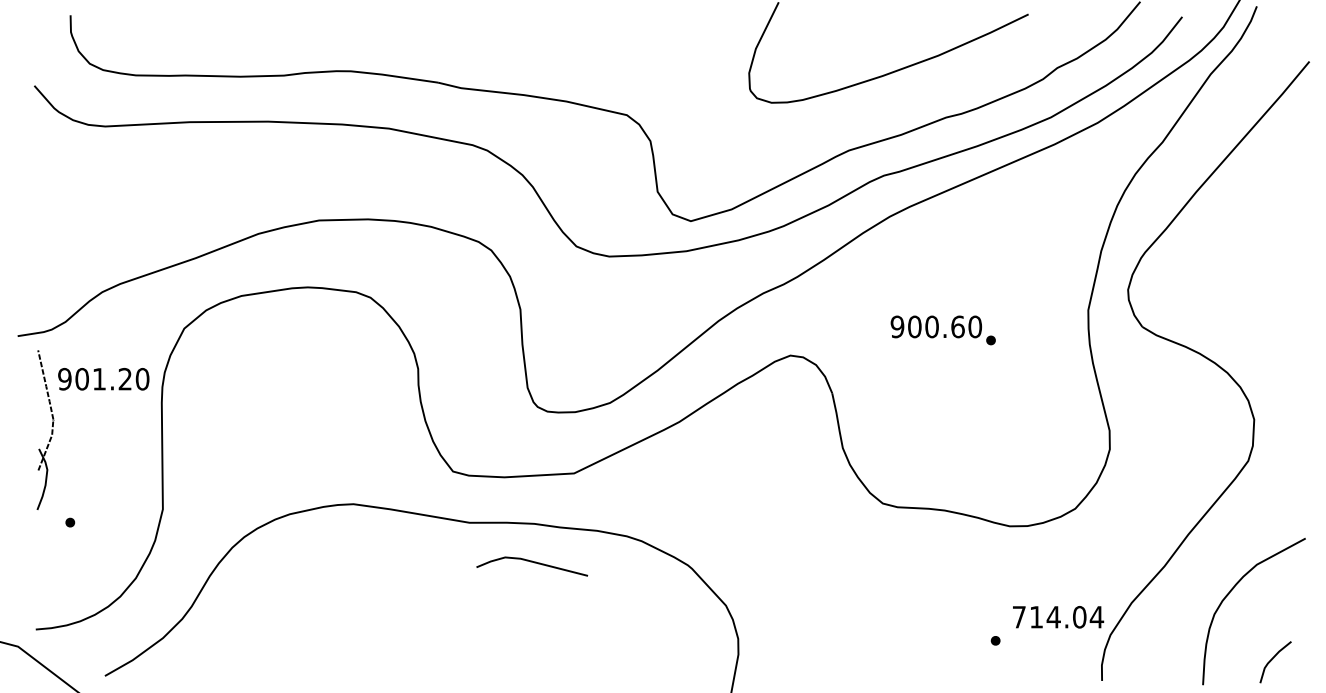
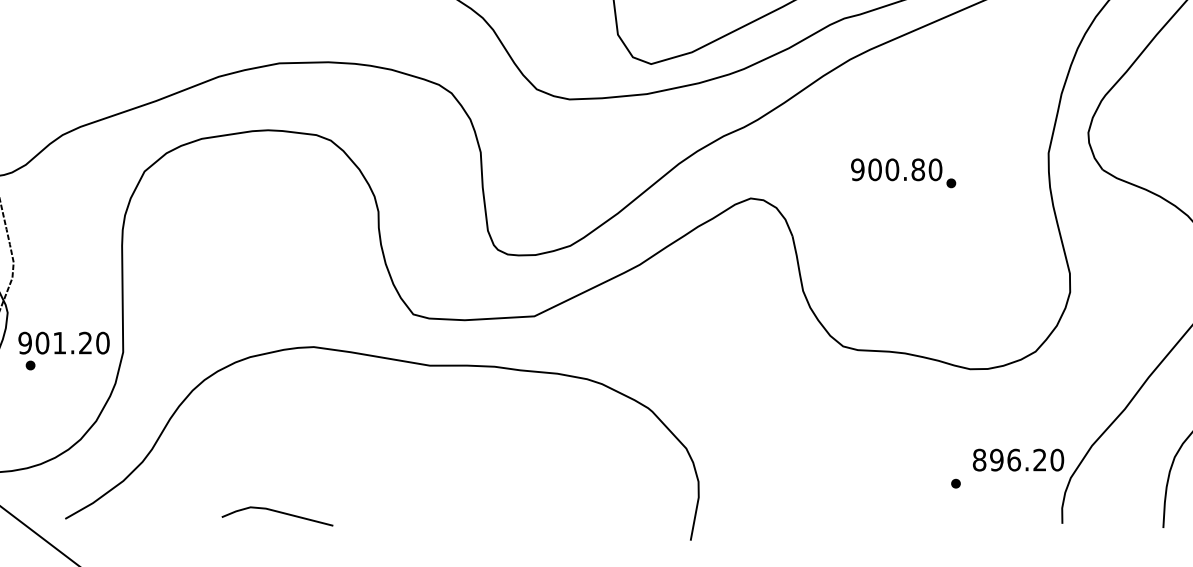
text: (957, 326) -> (917, 169), 900.60 -> 900.80
text: (103, 379) -> (63, 343), moved
line: (534, 563) -> (279, 513), moved
text: (1058, 616) -> (1018, 459), 714.04 -> 896.20

